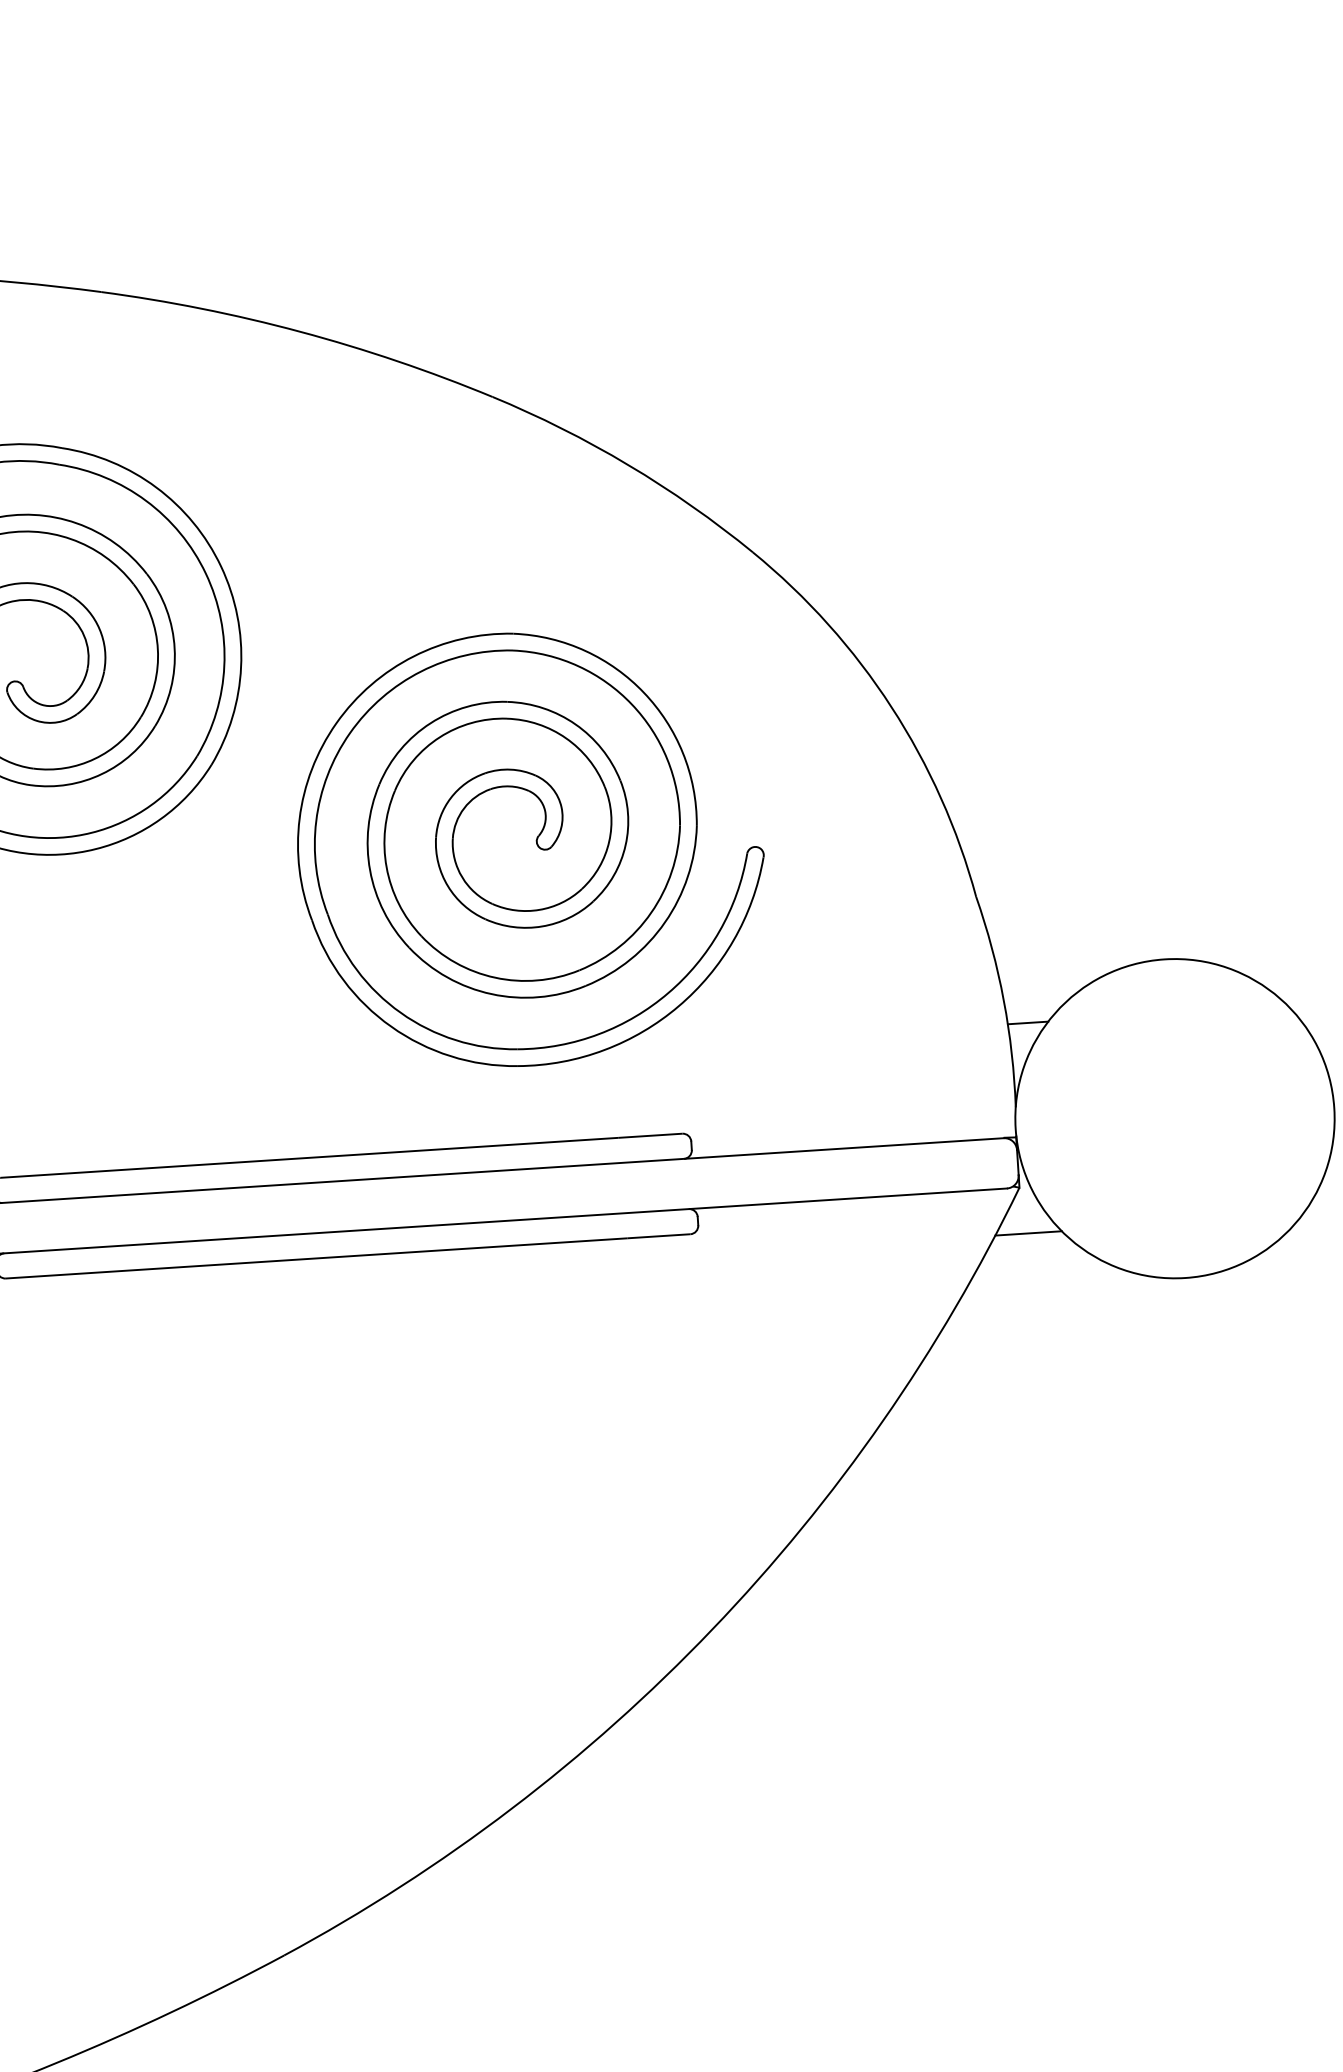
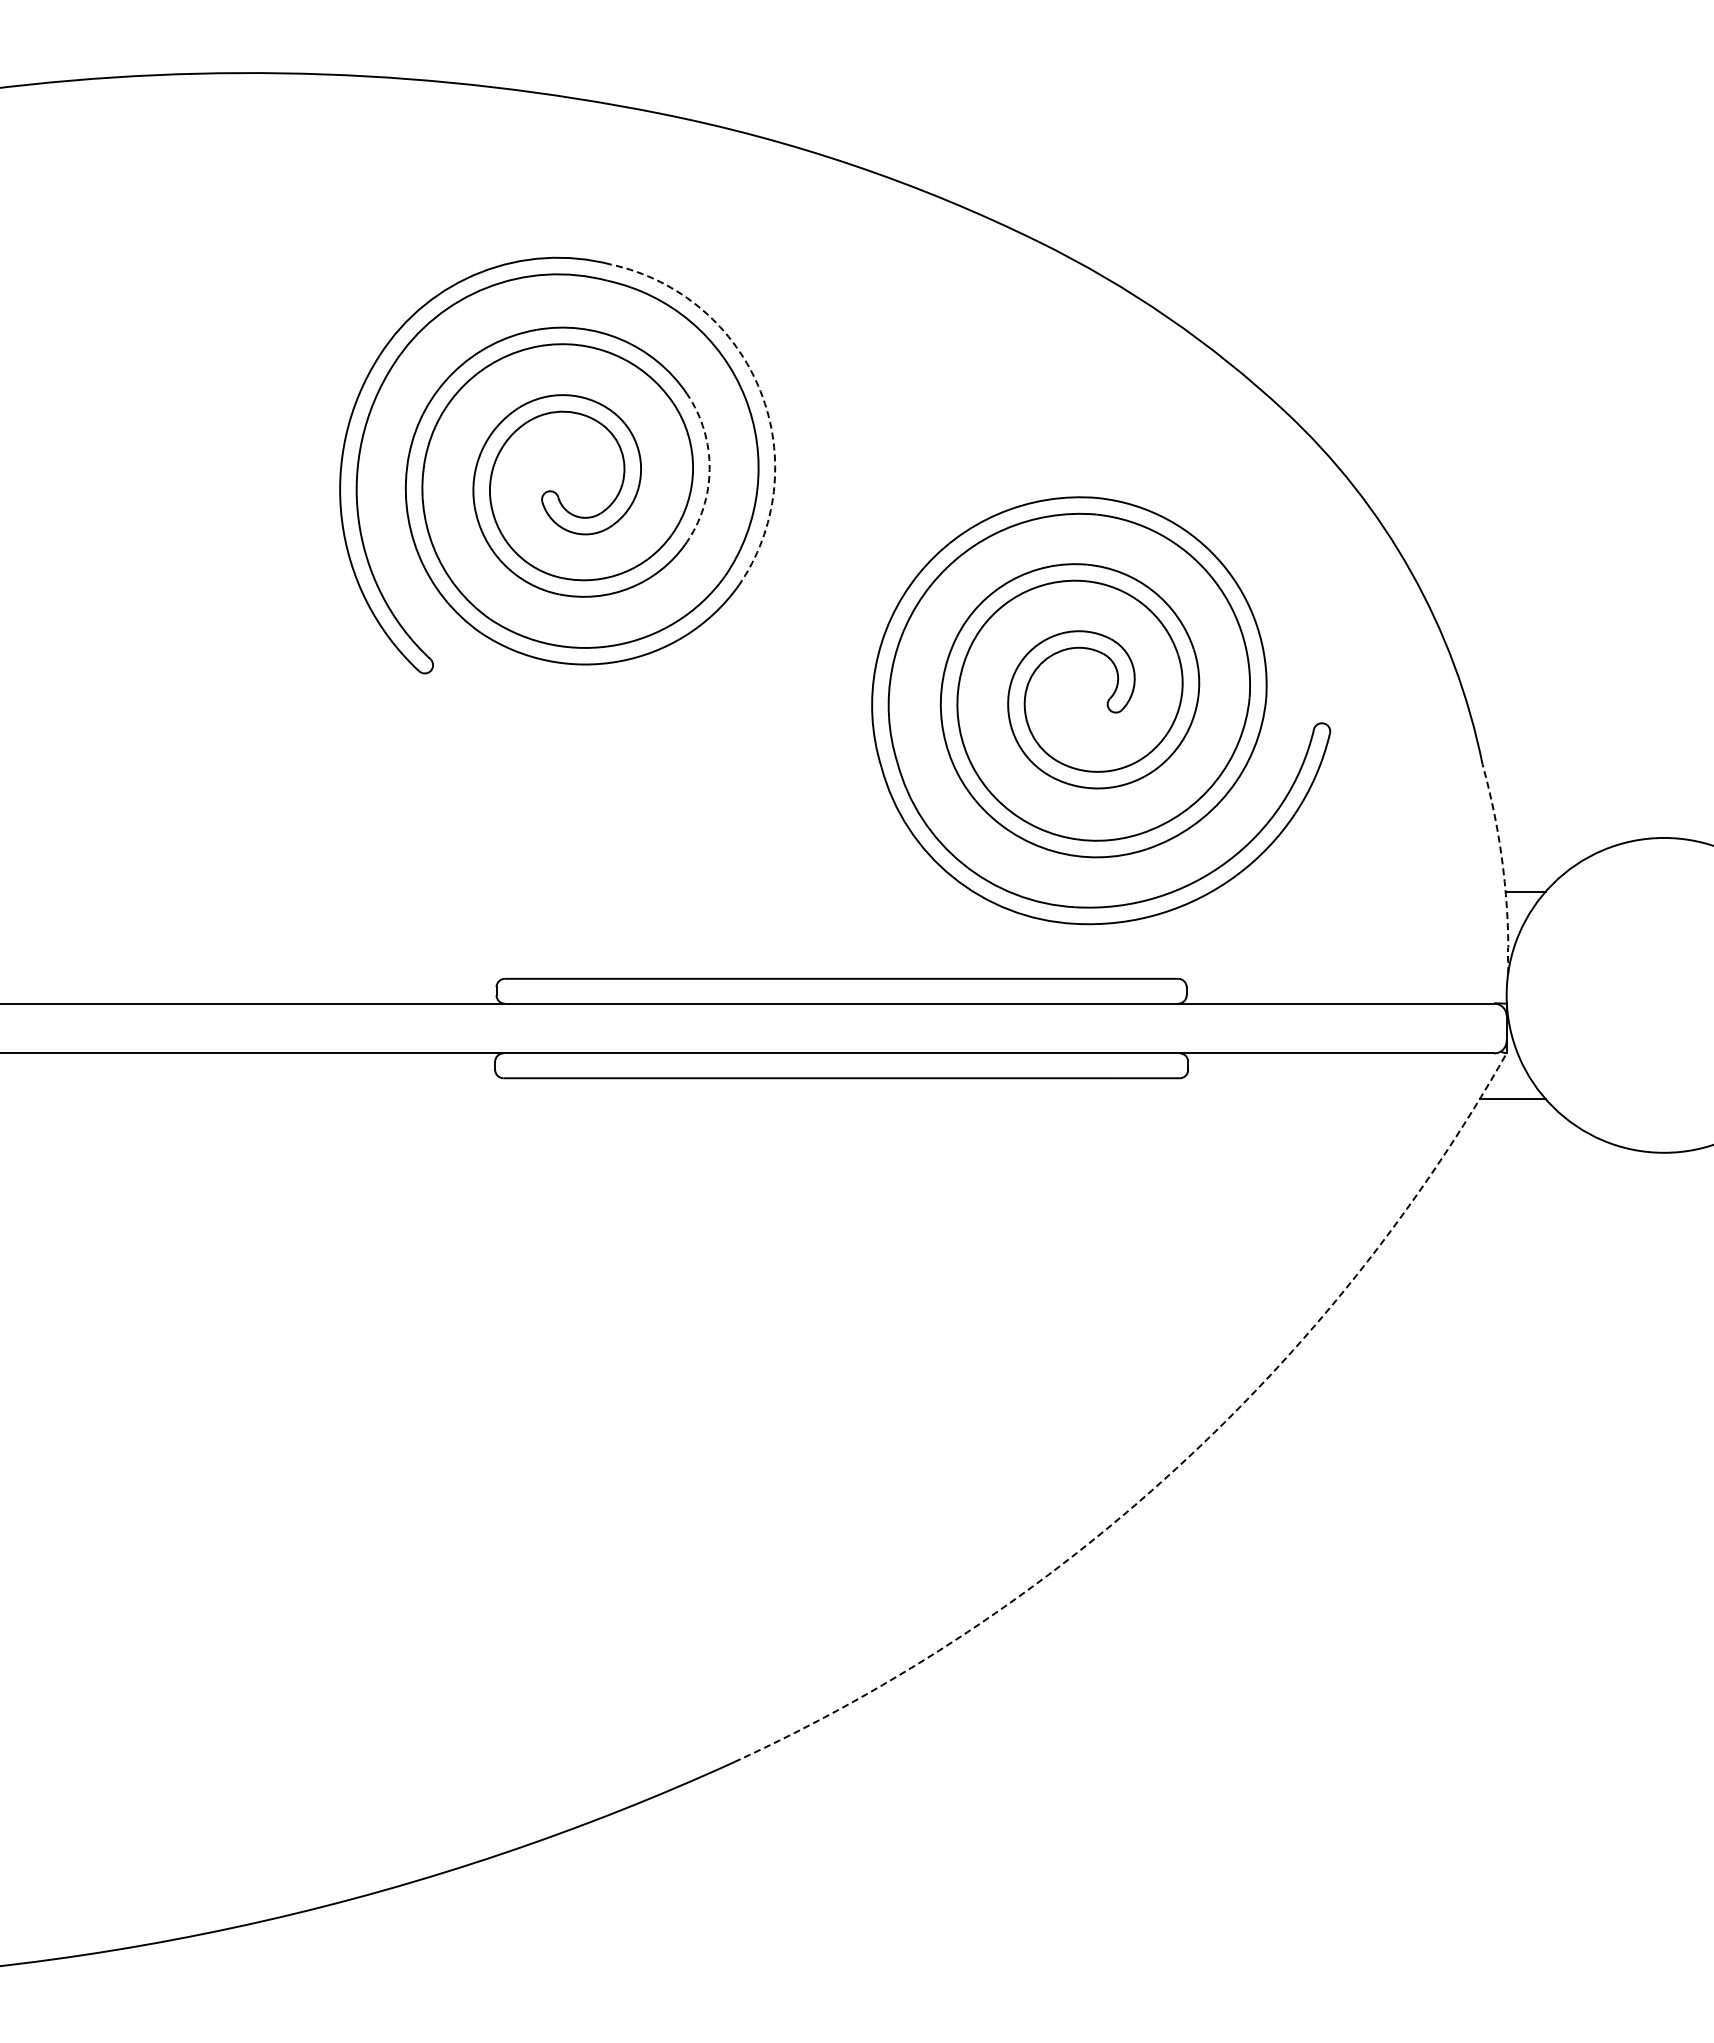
arc: (221, 566) -> (760, 391), solid -> dashed
arc: (174, 648) -> (709, 469), solid -> dashed
part: (536, 846) -> (1107, 708), moved
arc: (1004, 1000) -> (1503, 868), solid -> dashed
arc: (712, 1629) -> (1176, 1468), solid -> dashed

